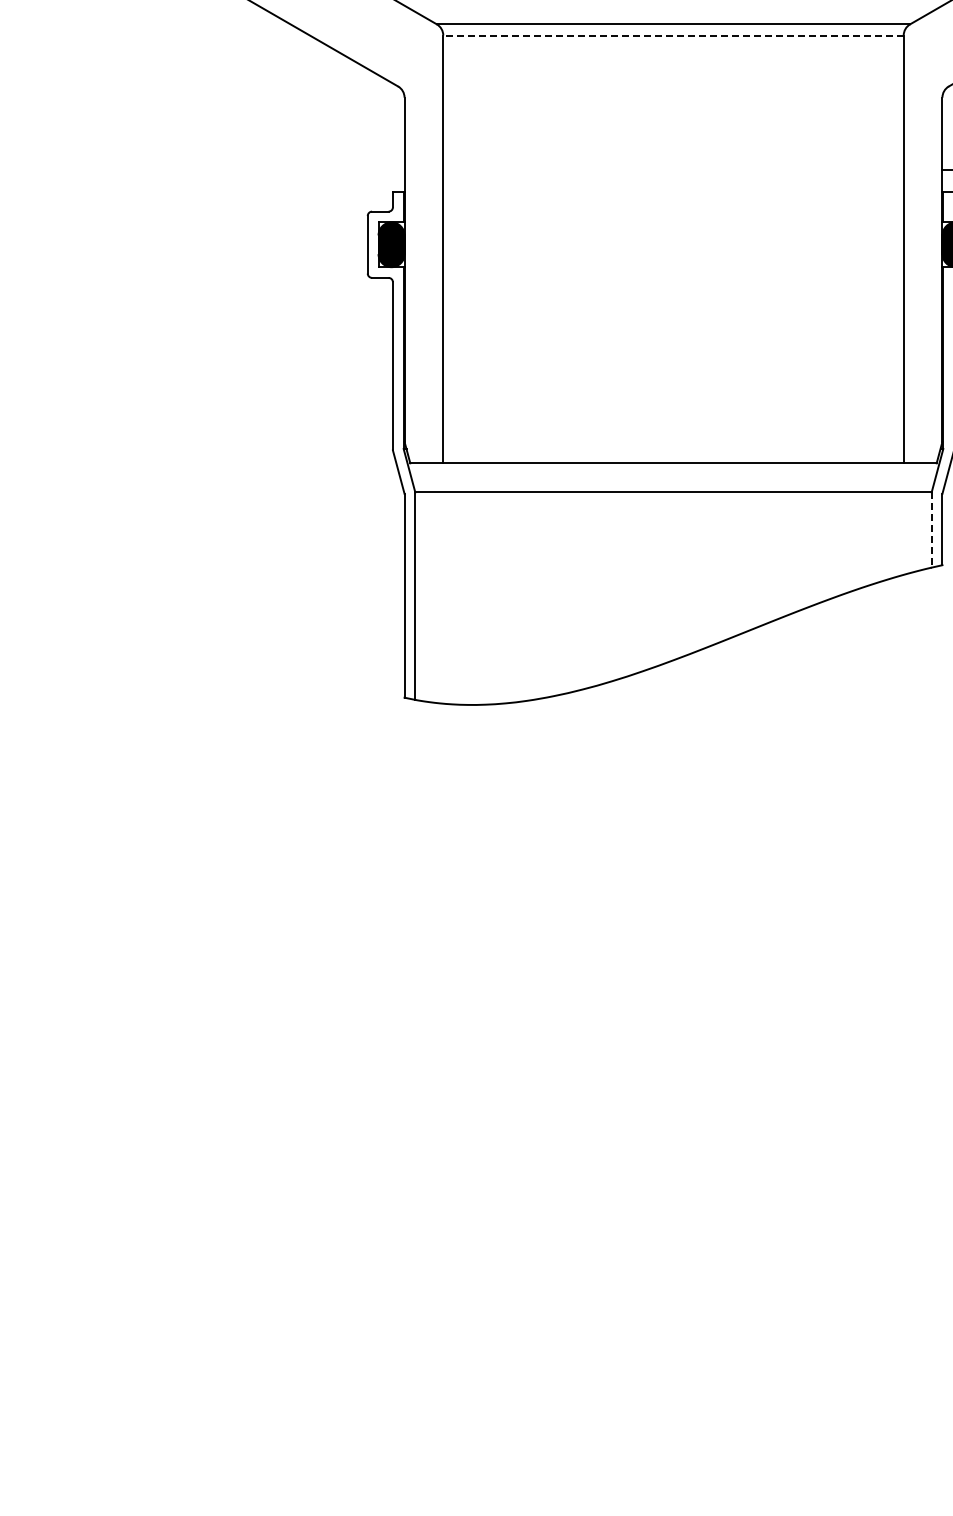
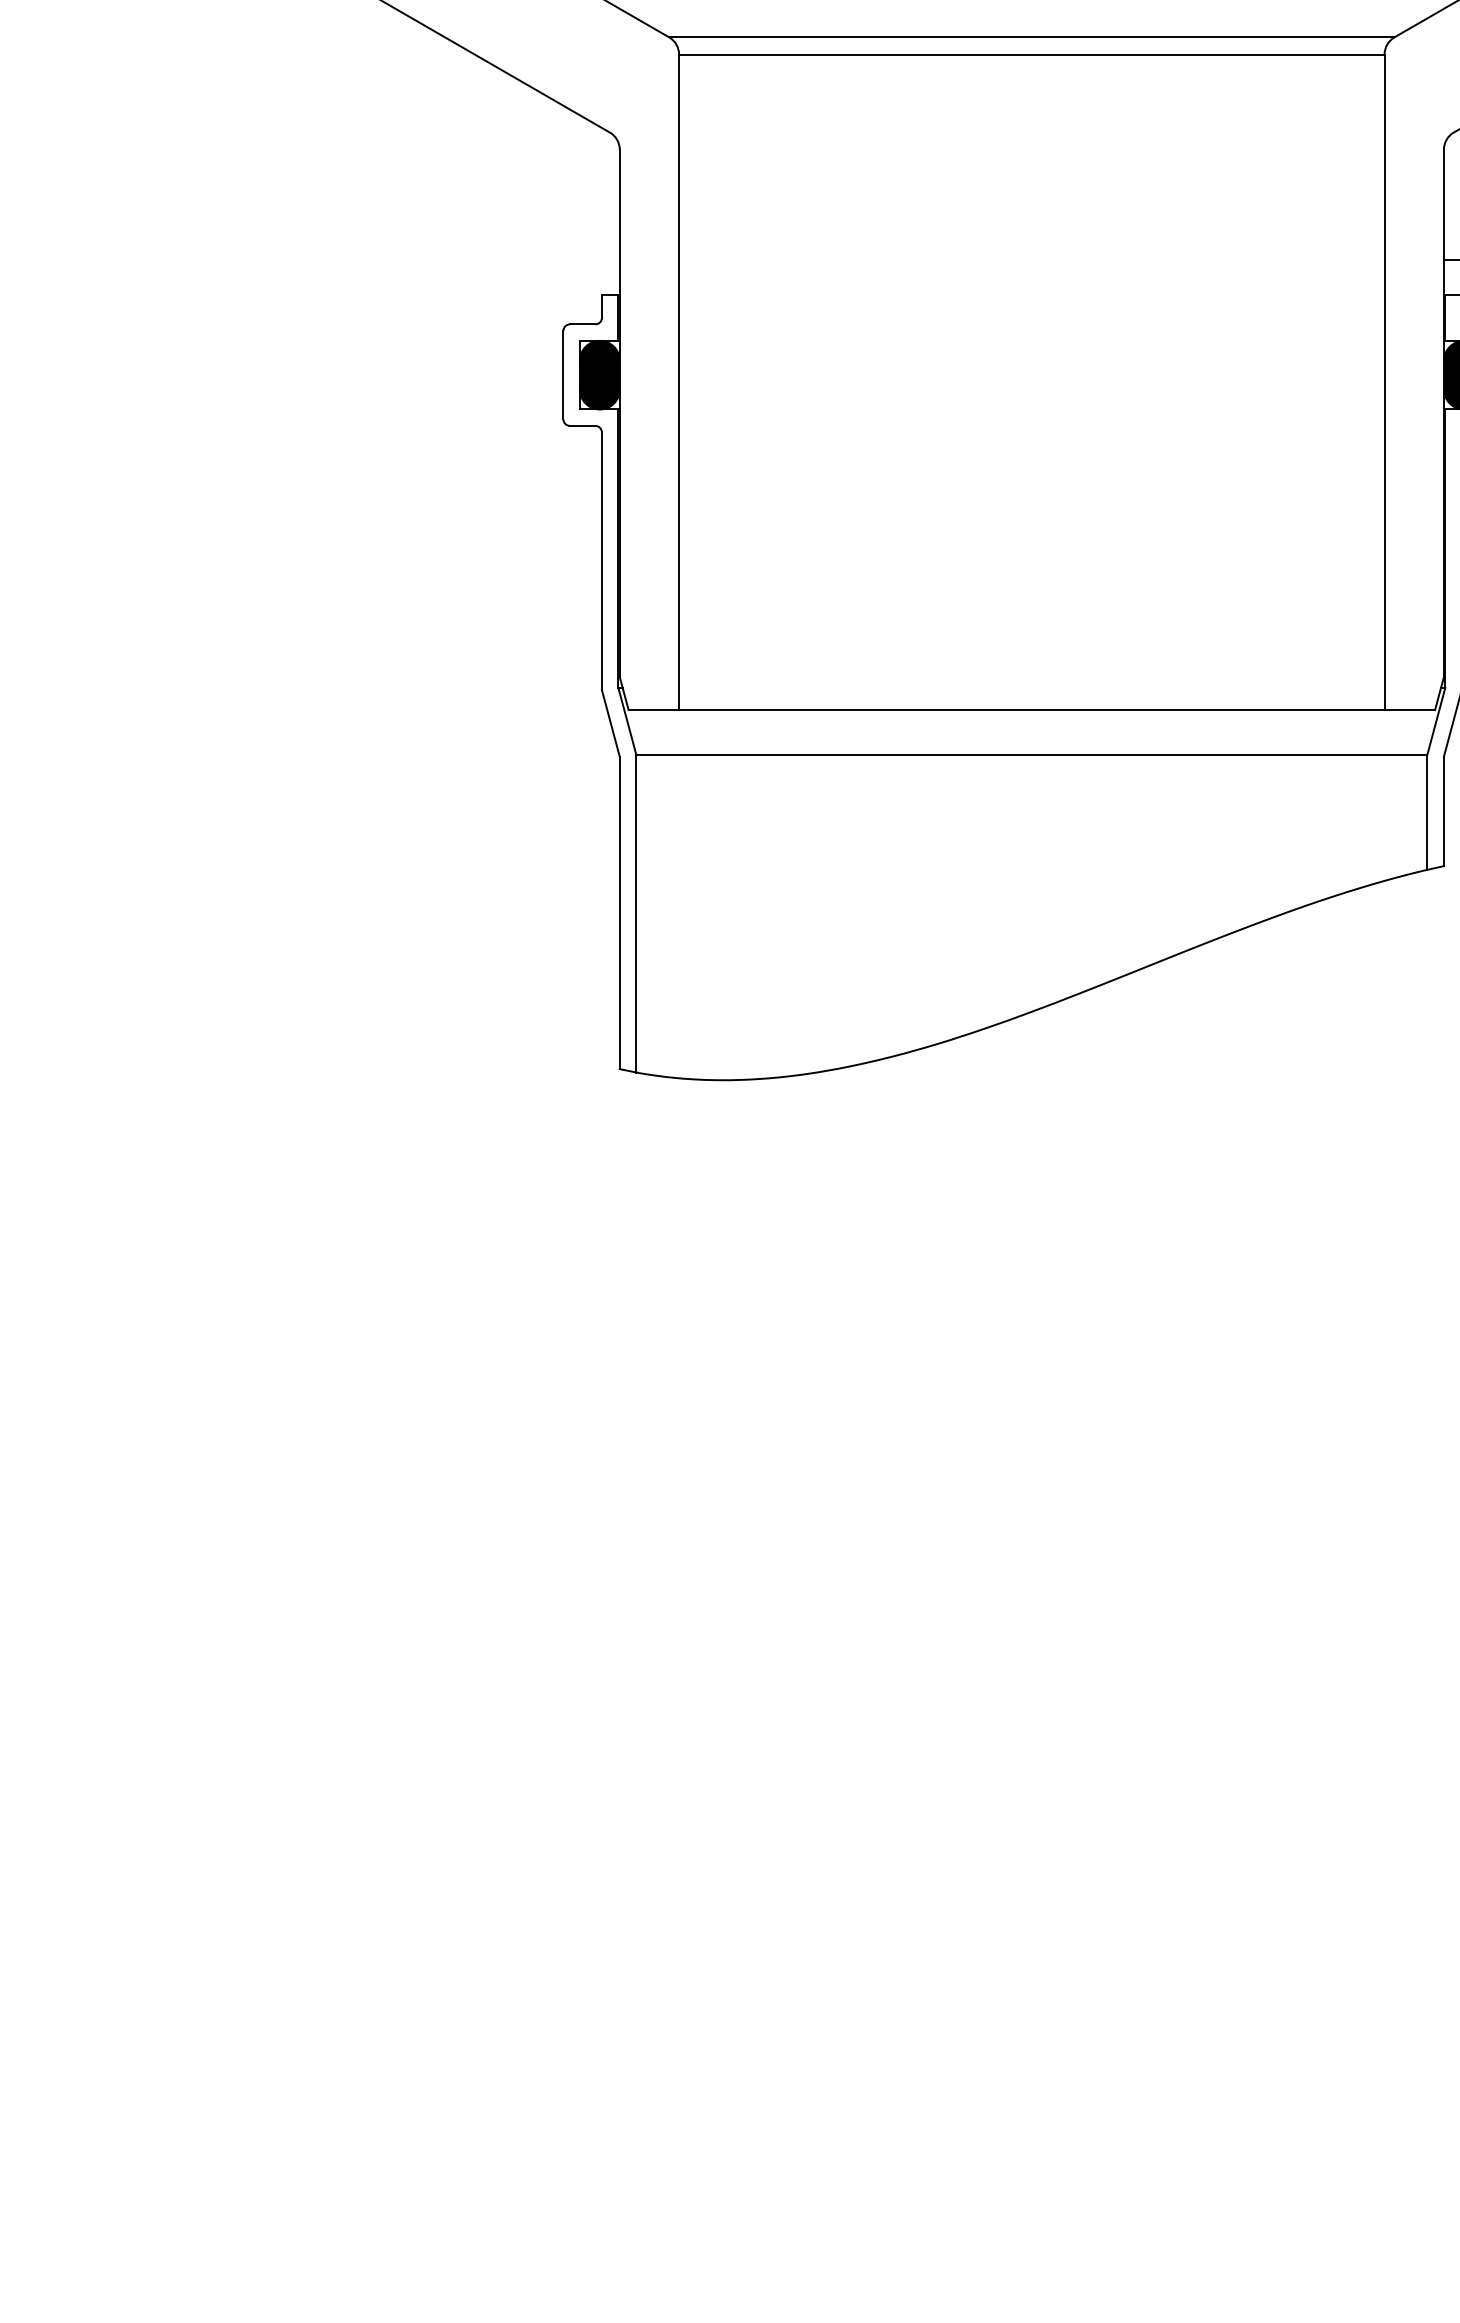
line: (673, 35) -> (1031, 54), dashed -> solid
line: (931, 530) -> (1427, 812), dashed -> solid

